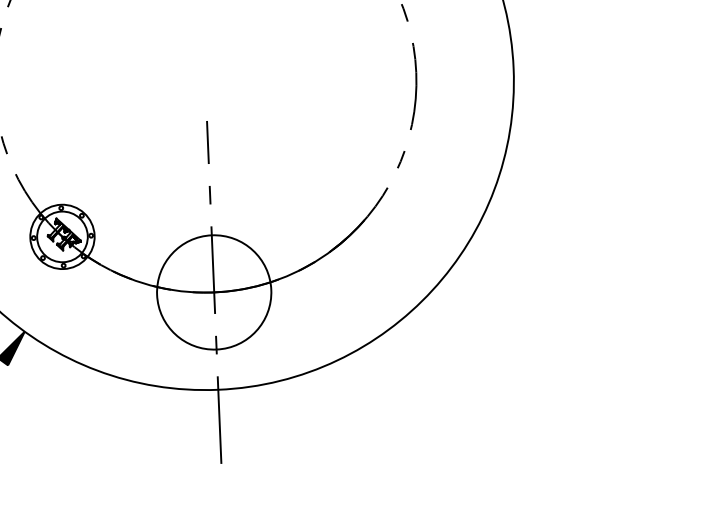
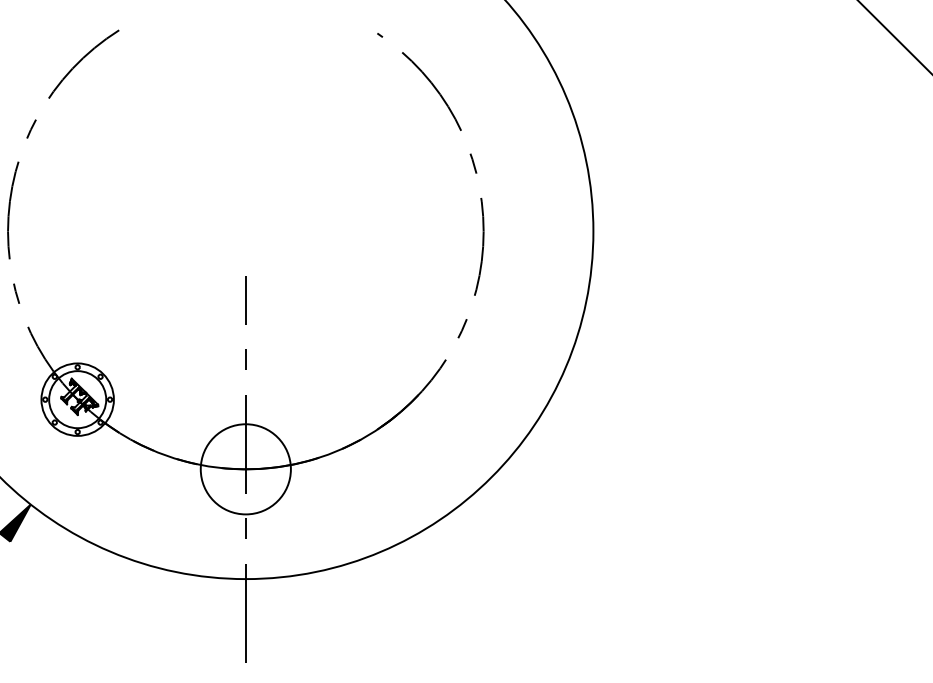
circle: (213, 291) -> (245, 468), size x0.7

